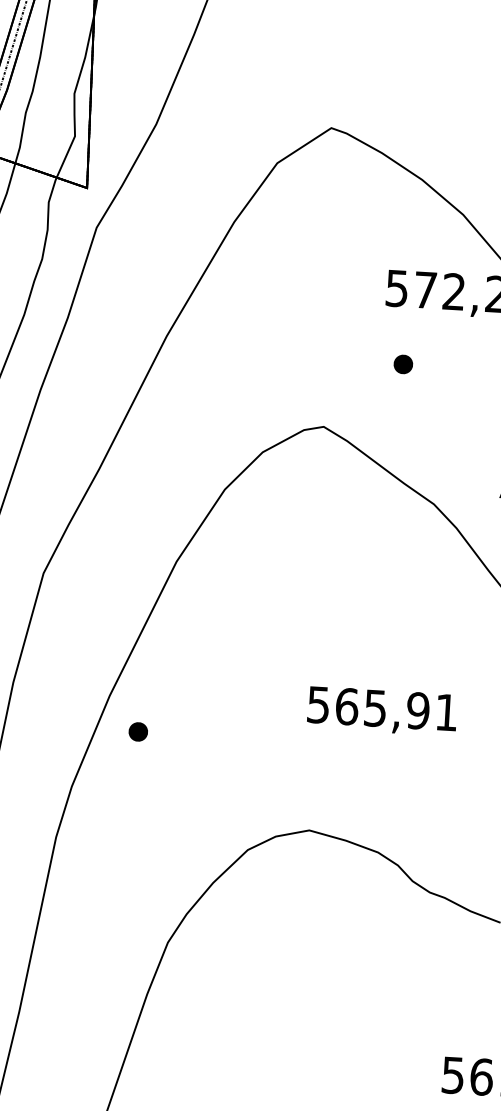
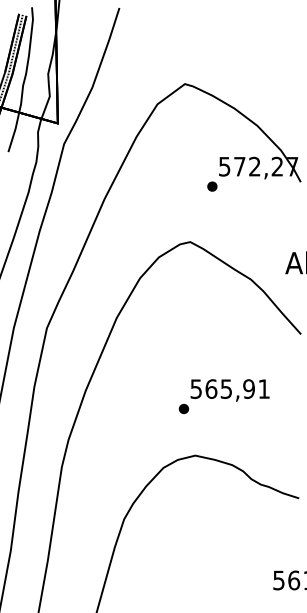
part: (403, 364) -> (212, 186), moved
part: (137, 732) -> (183, 409), moved

